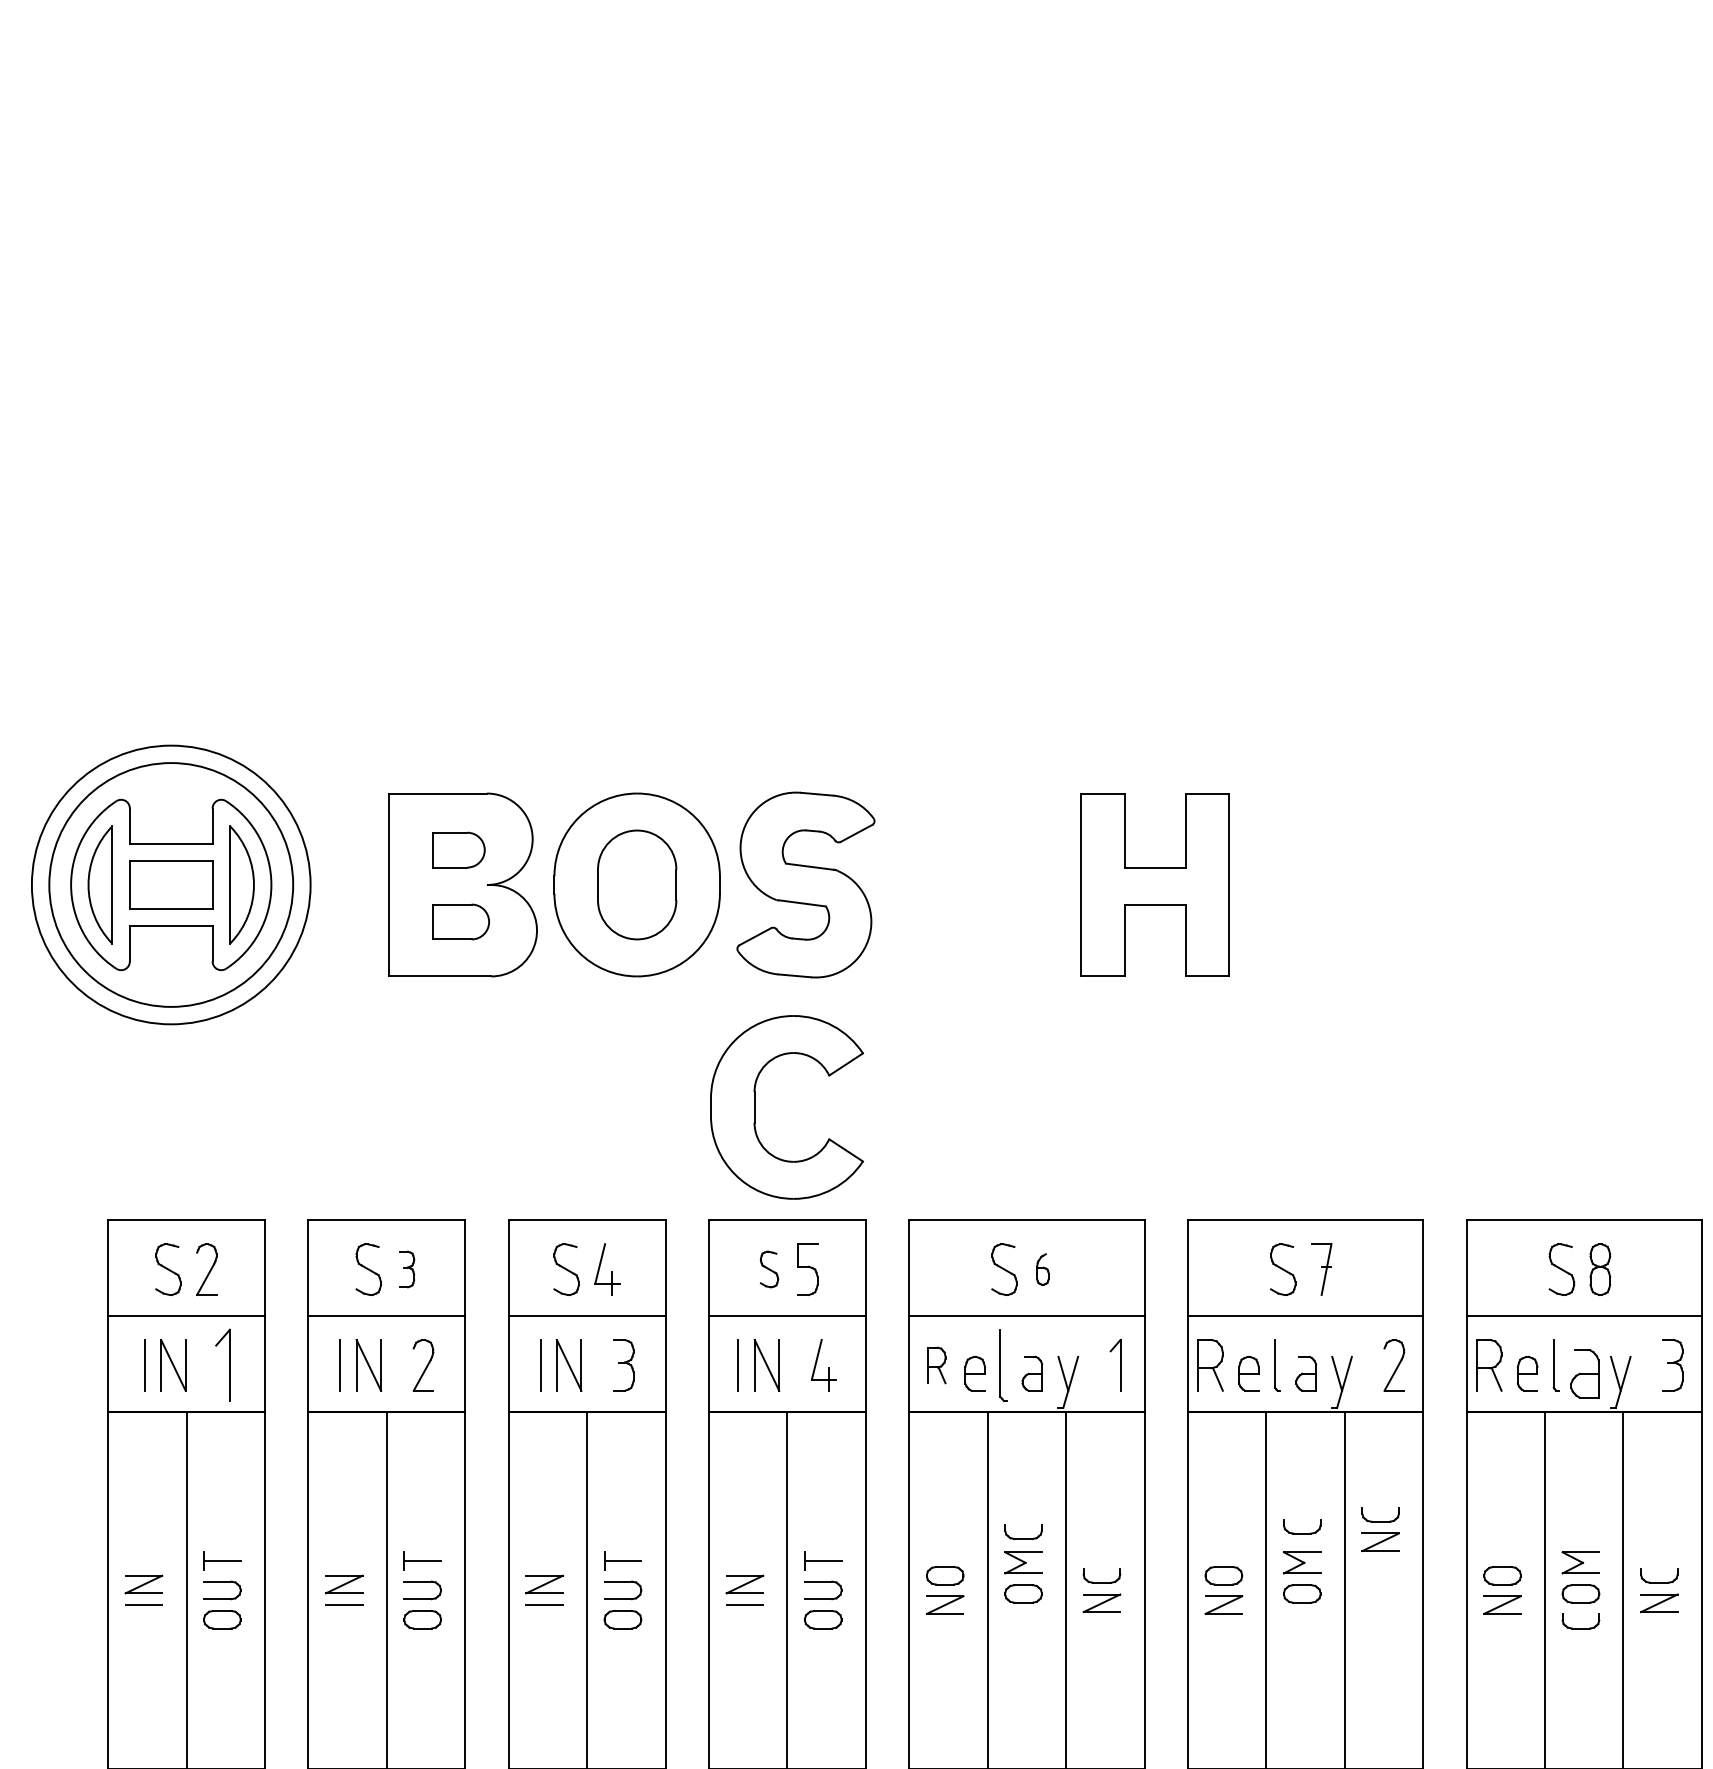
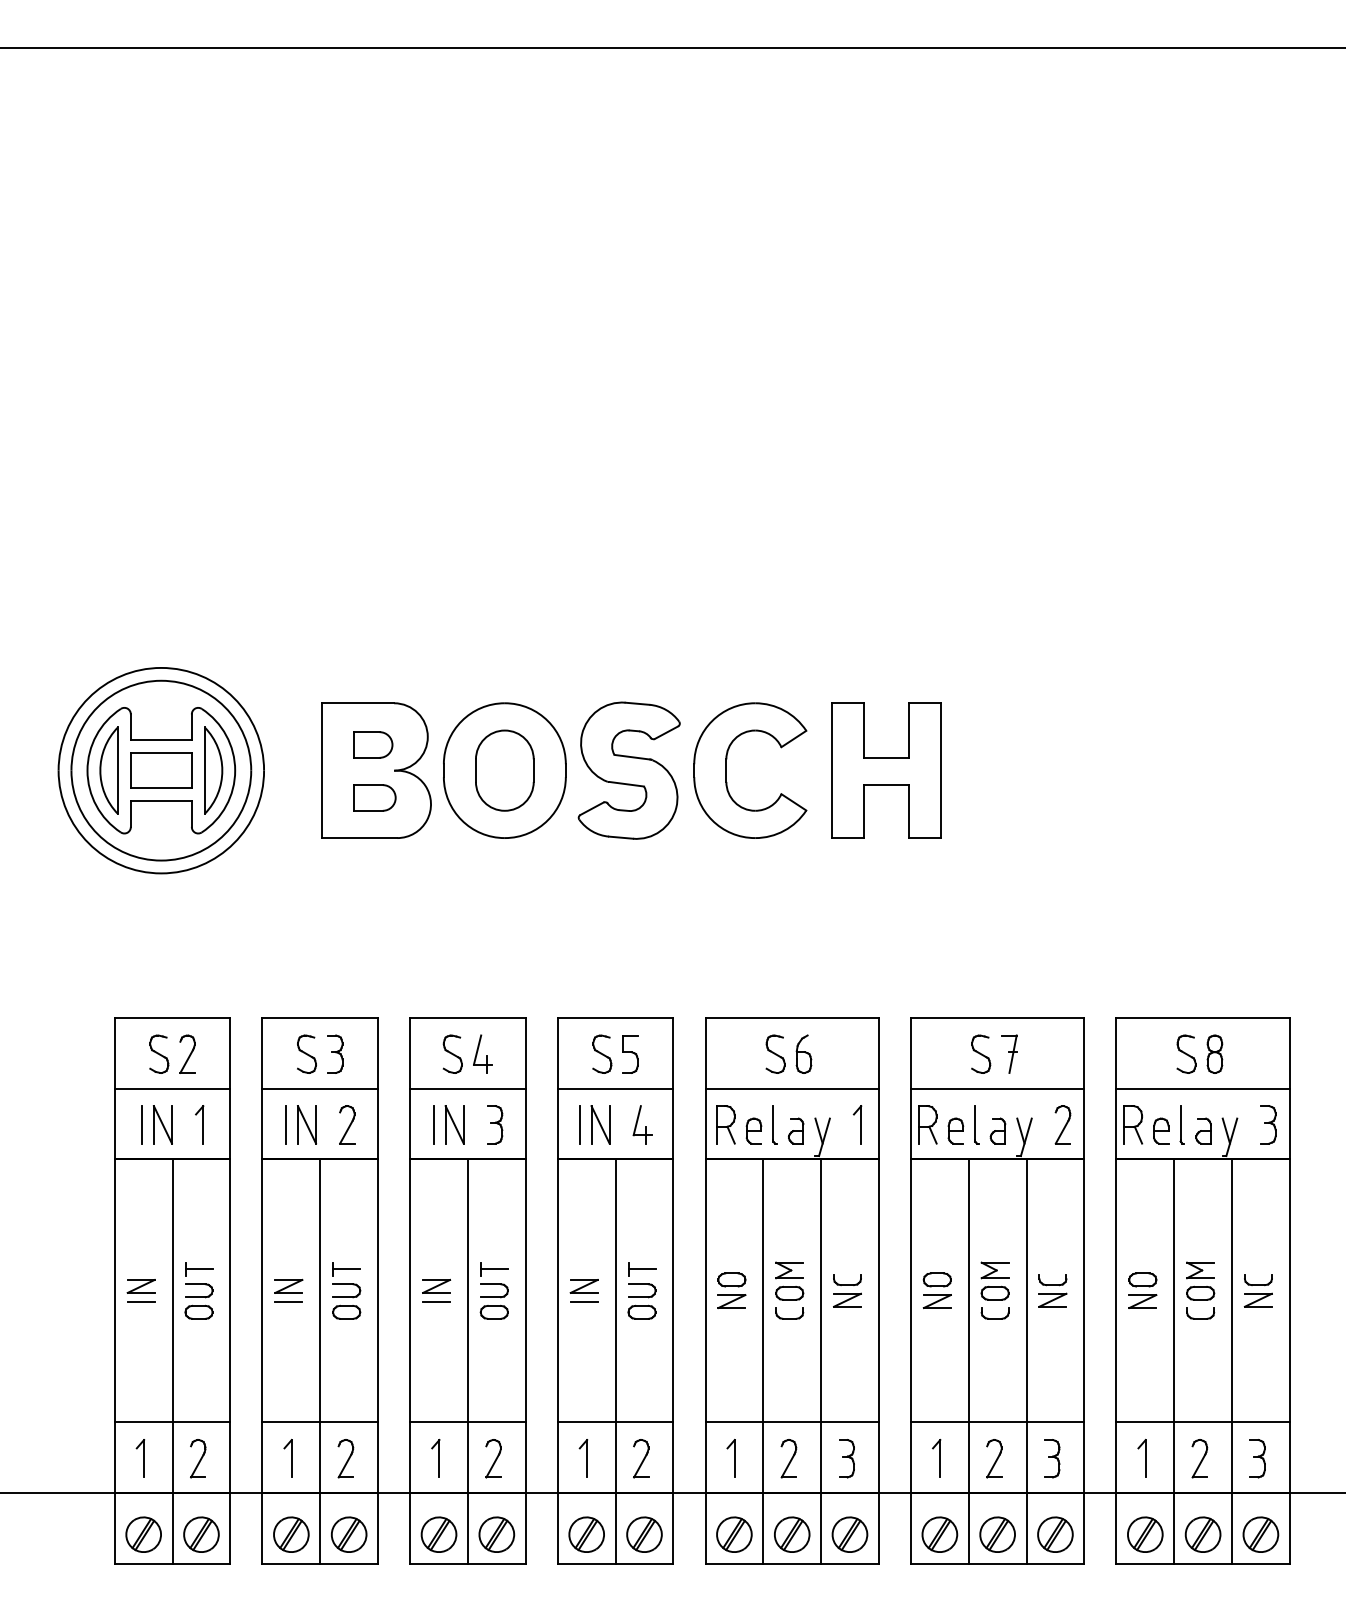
part: (754, 1107) -> (726, 770), moved
part: (407, 1268) -> (335, 1053), size x1.43
part: (769, 1268) -> (602, 1053), size x1.43
part: (1042, 1268) -> (803, 1053), size x1.67
part: (223, 1364) -> (199, 1124), size x0.71
part: (936, 1364) -> (725, 1124), size x1.43
part: (1002, 1364) -> (774, 1124), size x0.71
part: (1584, 1373) -> (1203, 1130), size x0.71
part: (1301, 1526) -> (994, 1313), moved
part: (1380, 1529) -> (1052, 1290), moved
part: (1023, 1531) -> (789, 1313), moved

